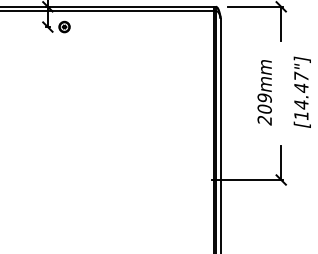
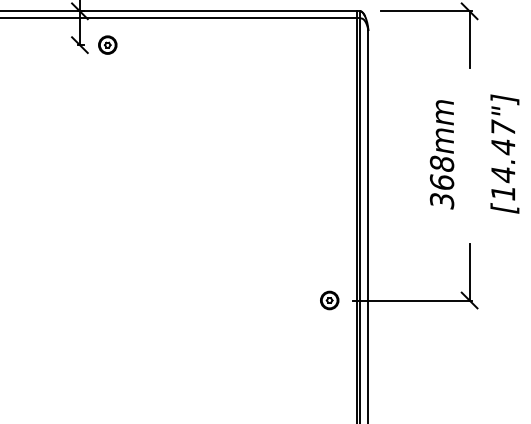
text: (264, 109) -> (441, 182), 209mm -> 368mm
part: (197, 179) -> (329, 299), added

